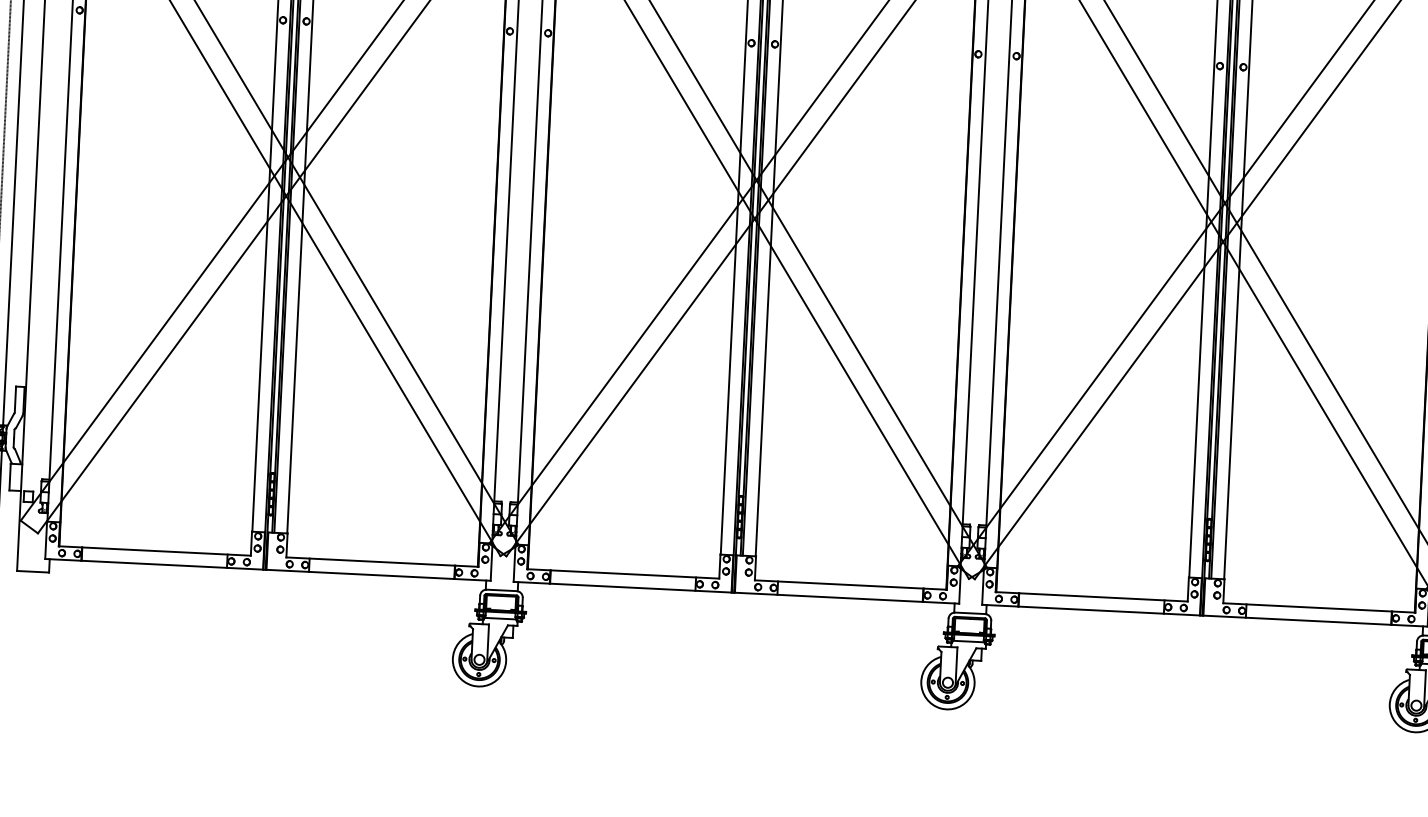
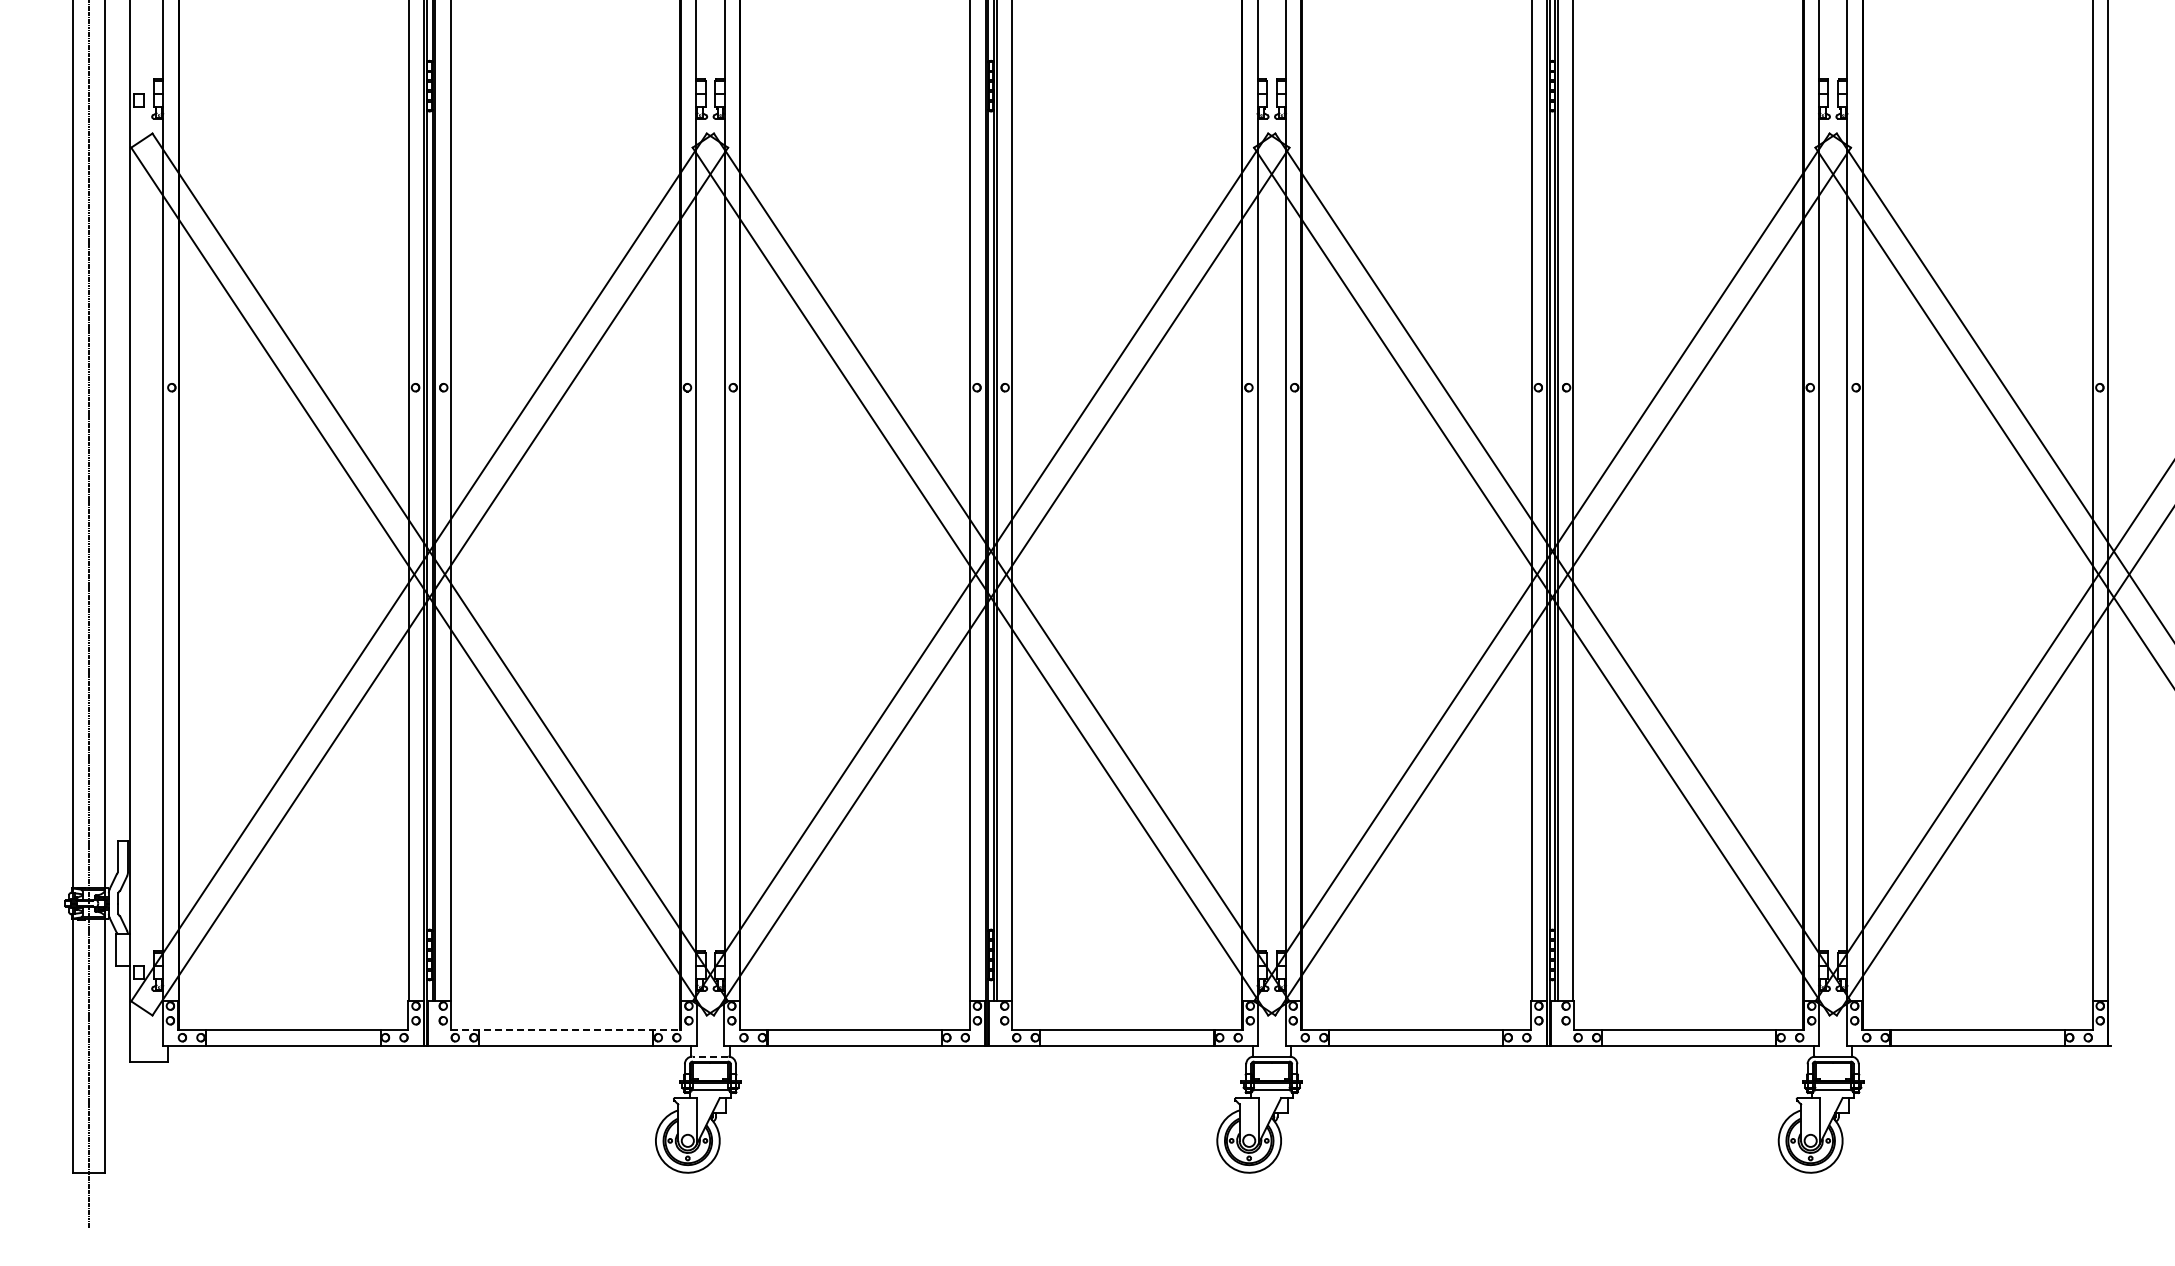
line: (382, 561) -> (566, 1029), solid -> dashed
line: (501, 590) -> (710, 1056), solid -> dashed

